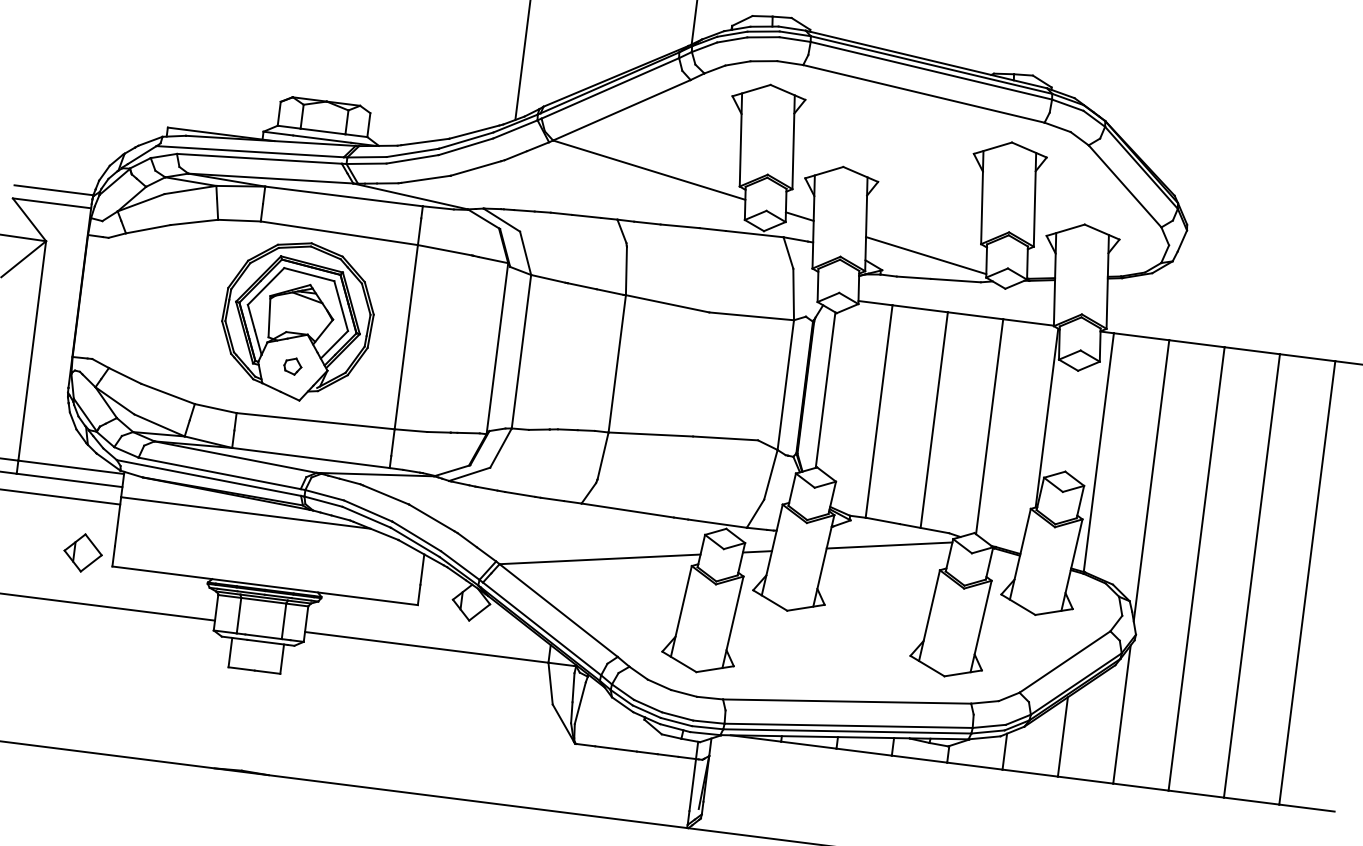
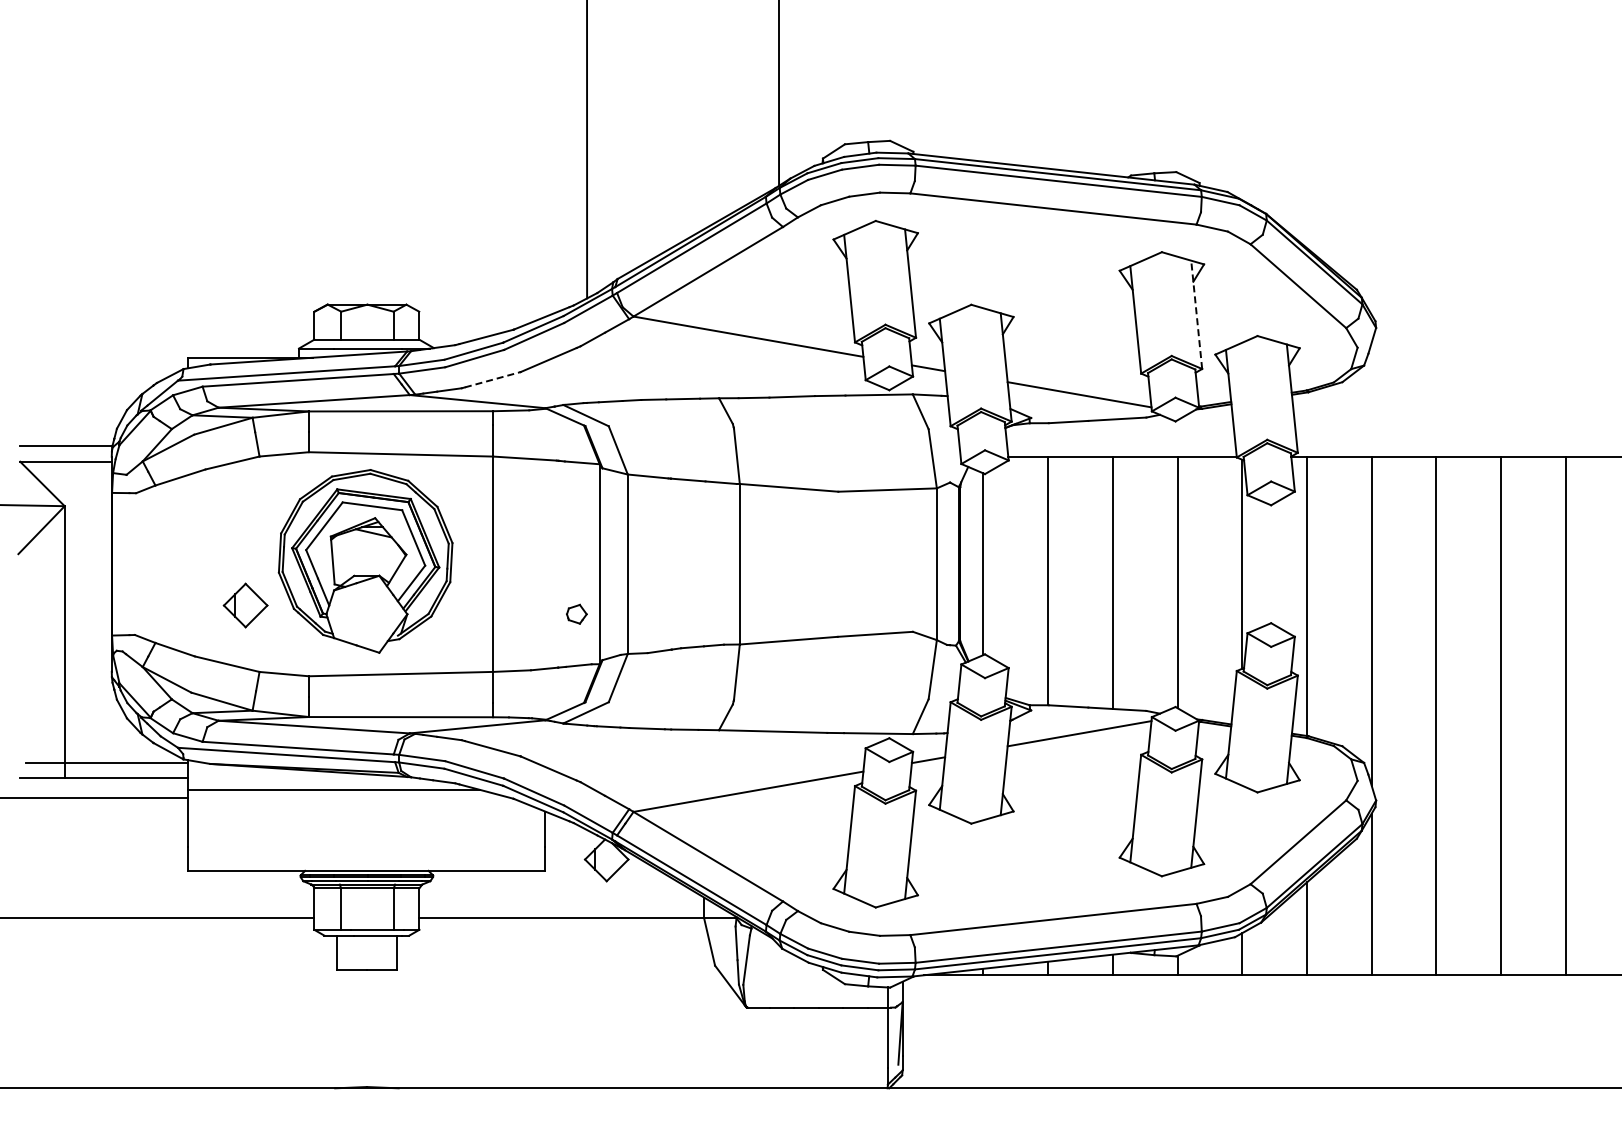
line: (425, 179) -> (492, 379), solid -> dashed
line: (1034, 199) -> (1196, 314), solid -> dashed
part: (292, 365) -> (576, 613), moved
part: (83, 552) -> (245, 605), moved

